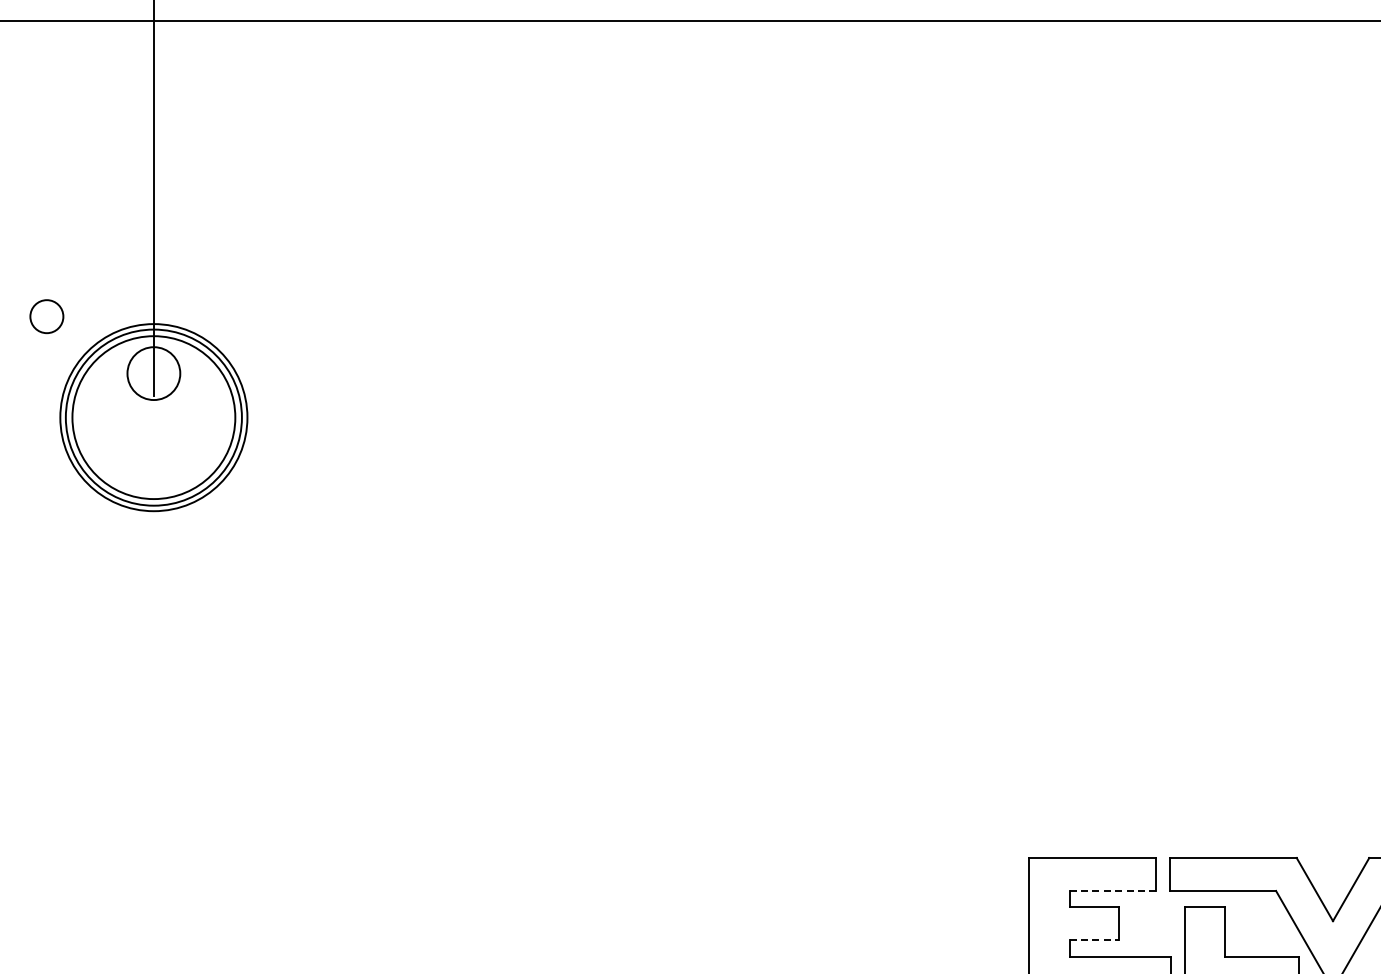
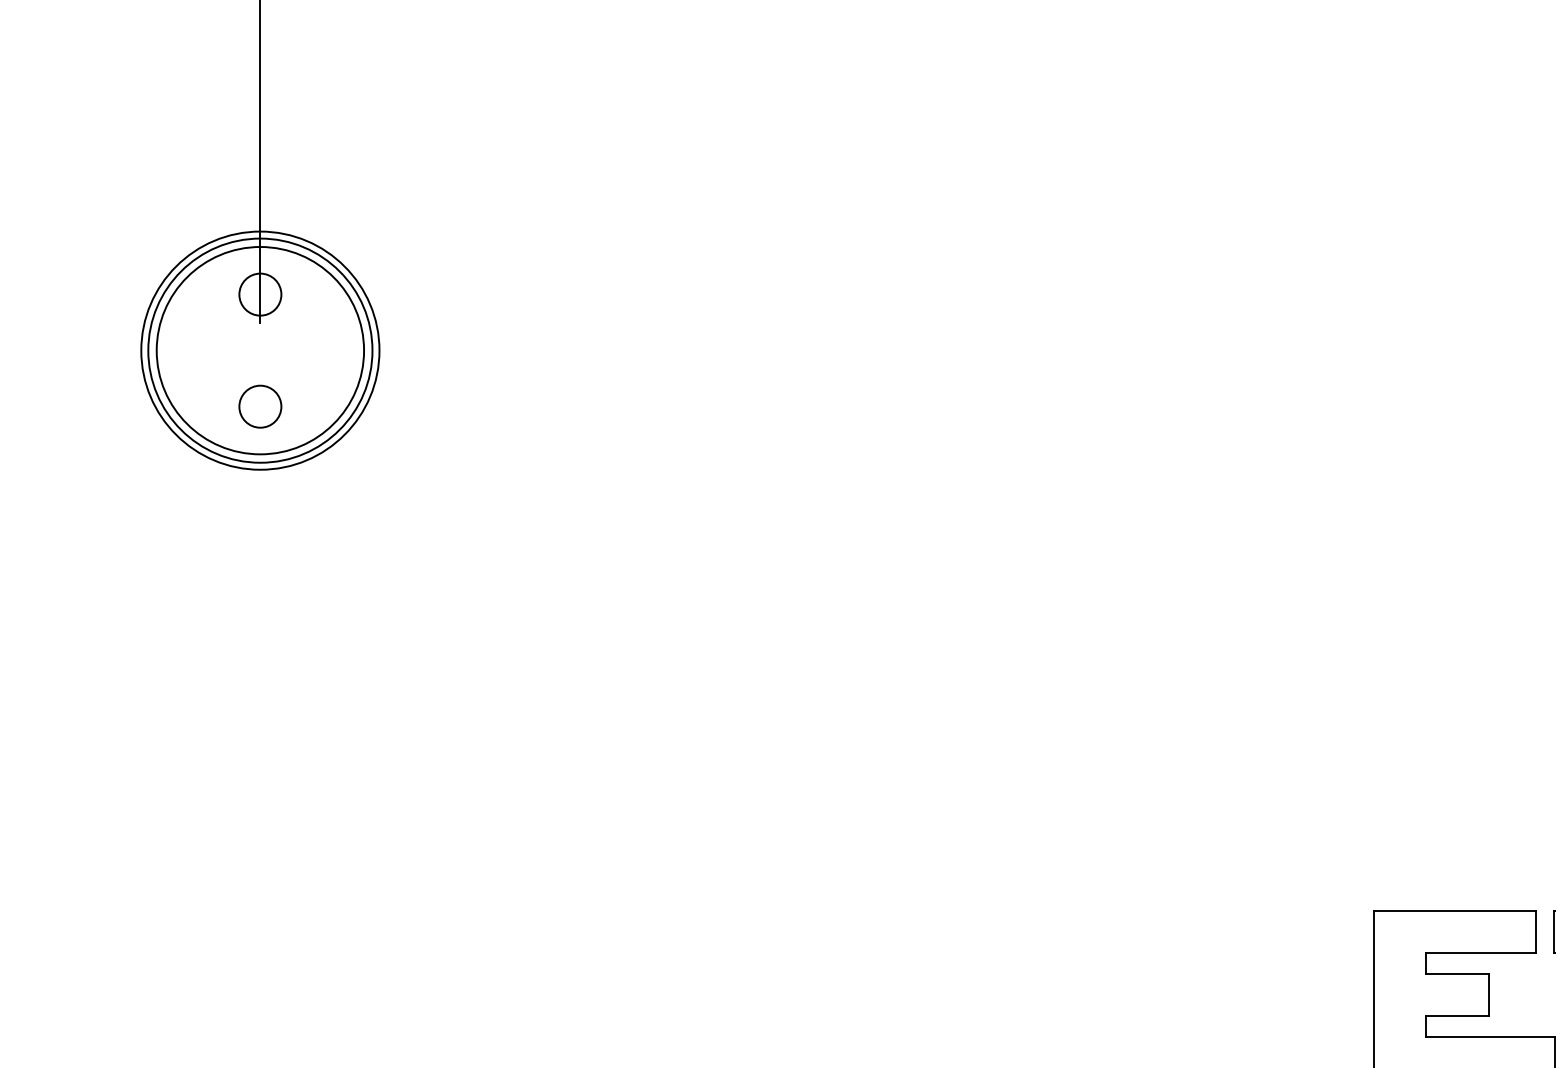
circle: (46, 316) -> (259, 406), moved
circle: (153, 373) -> (259, 294), size x0.62
line: (1113, 890) -> (1481, 952), dashed -> solid
line: (1094, 940) -> (1457, 1016), dashed -> solid

